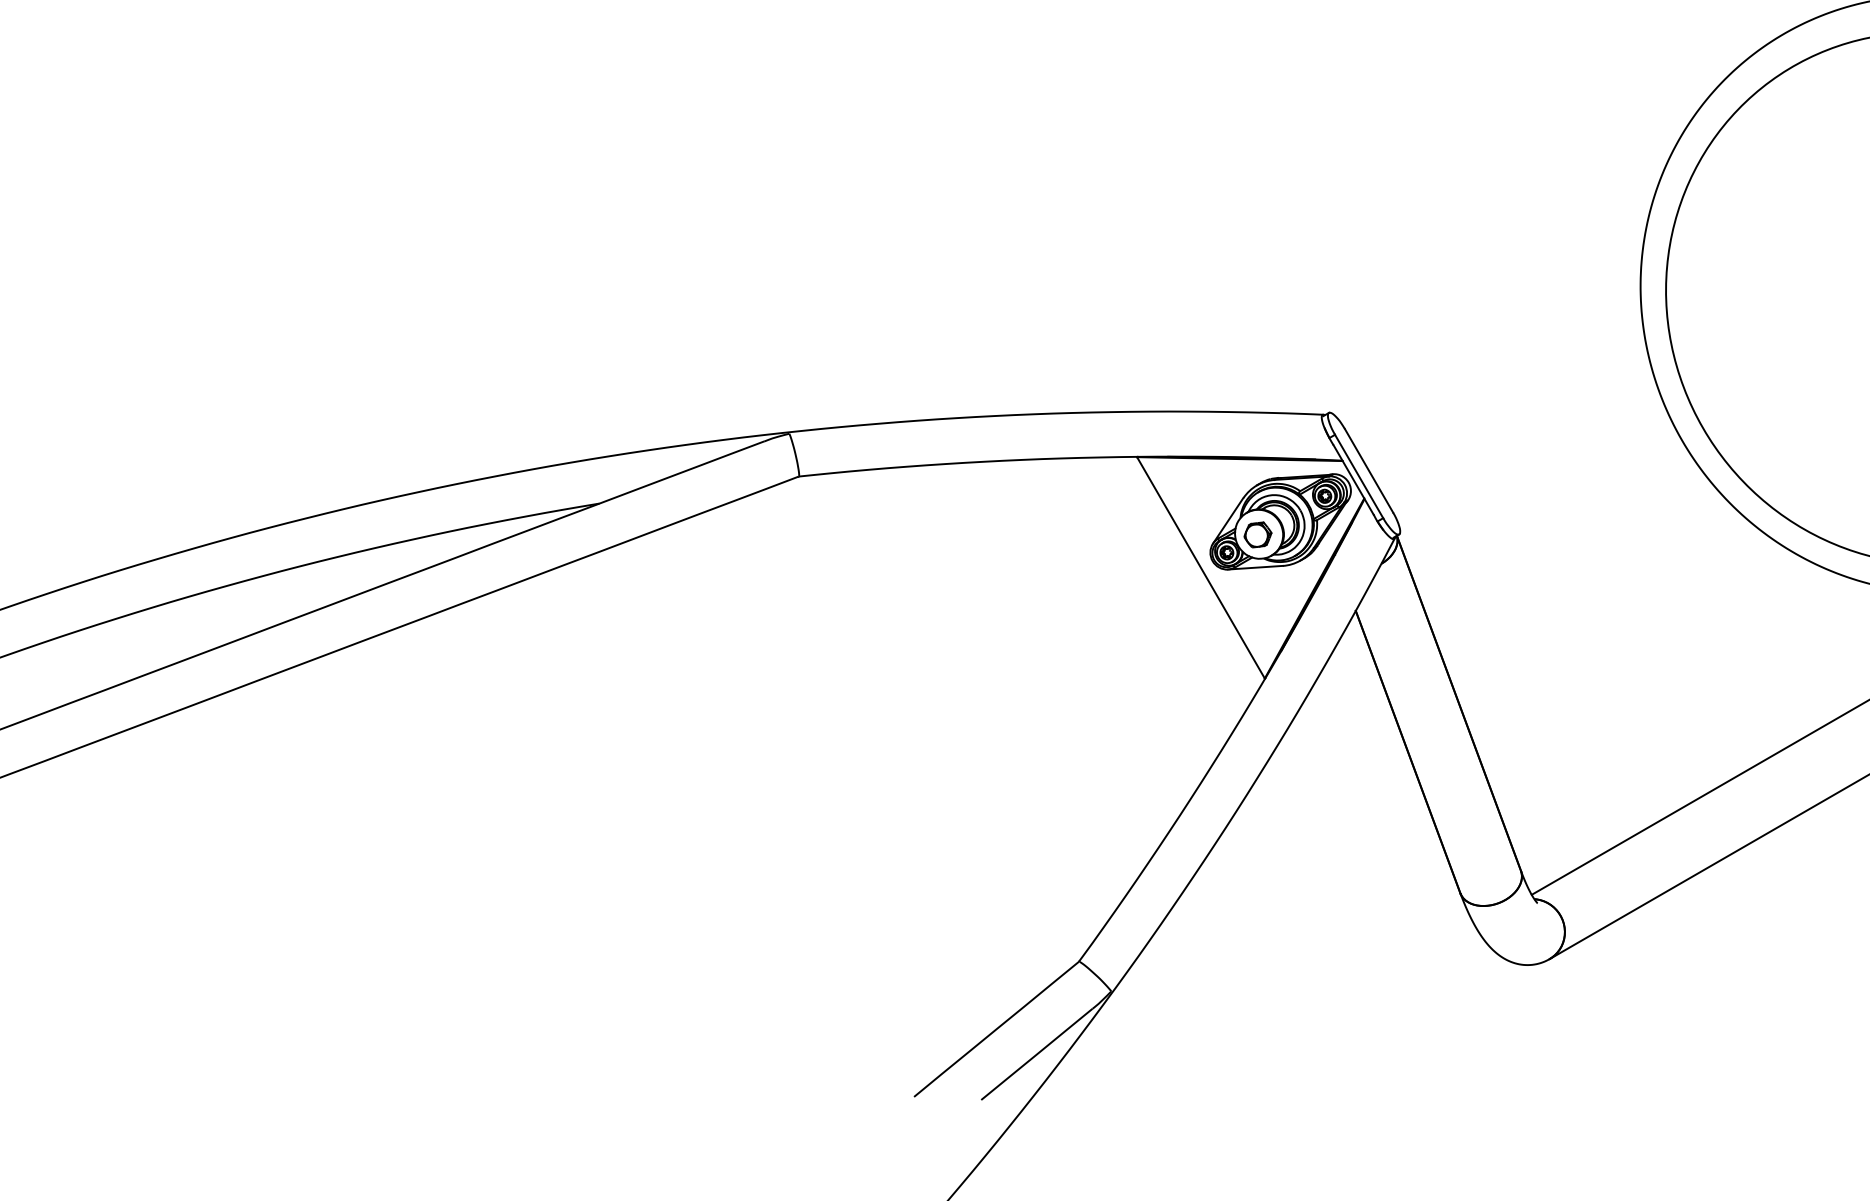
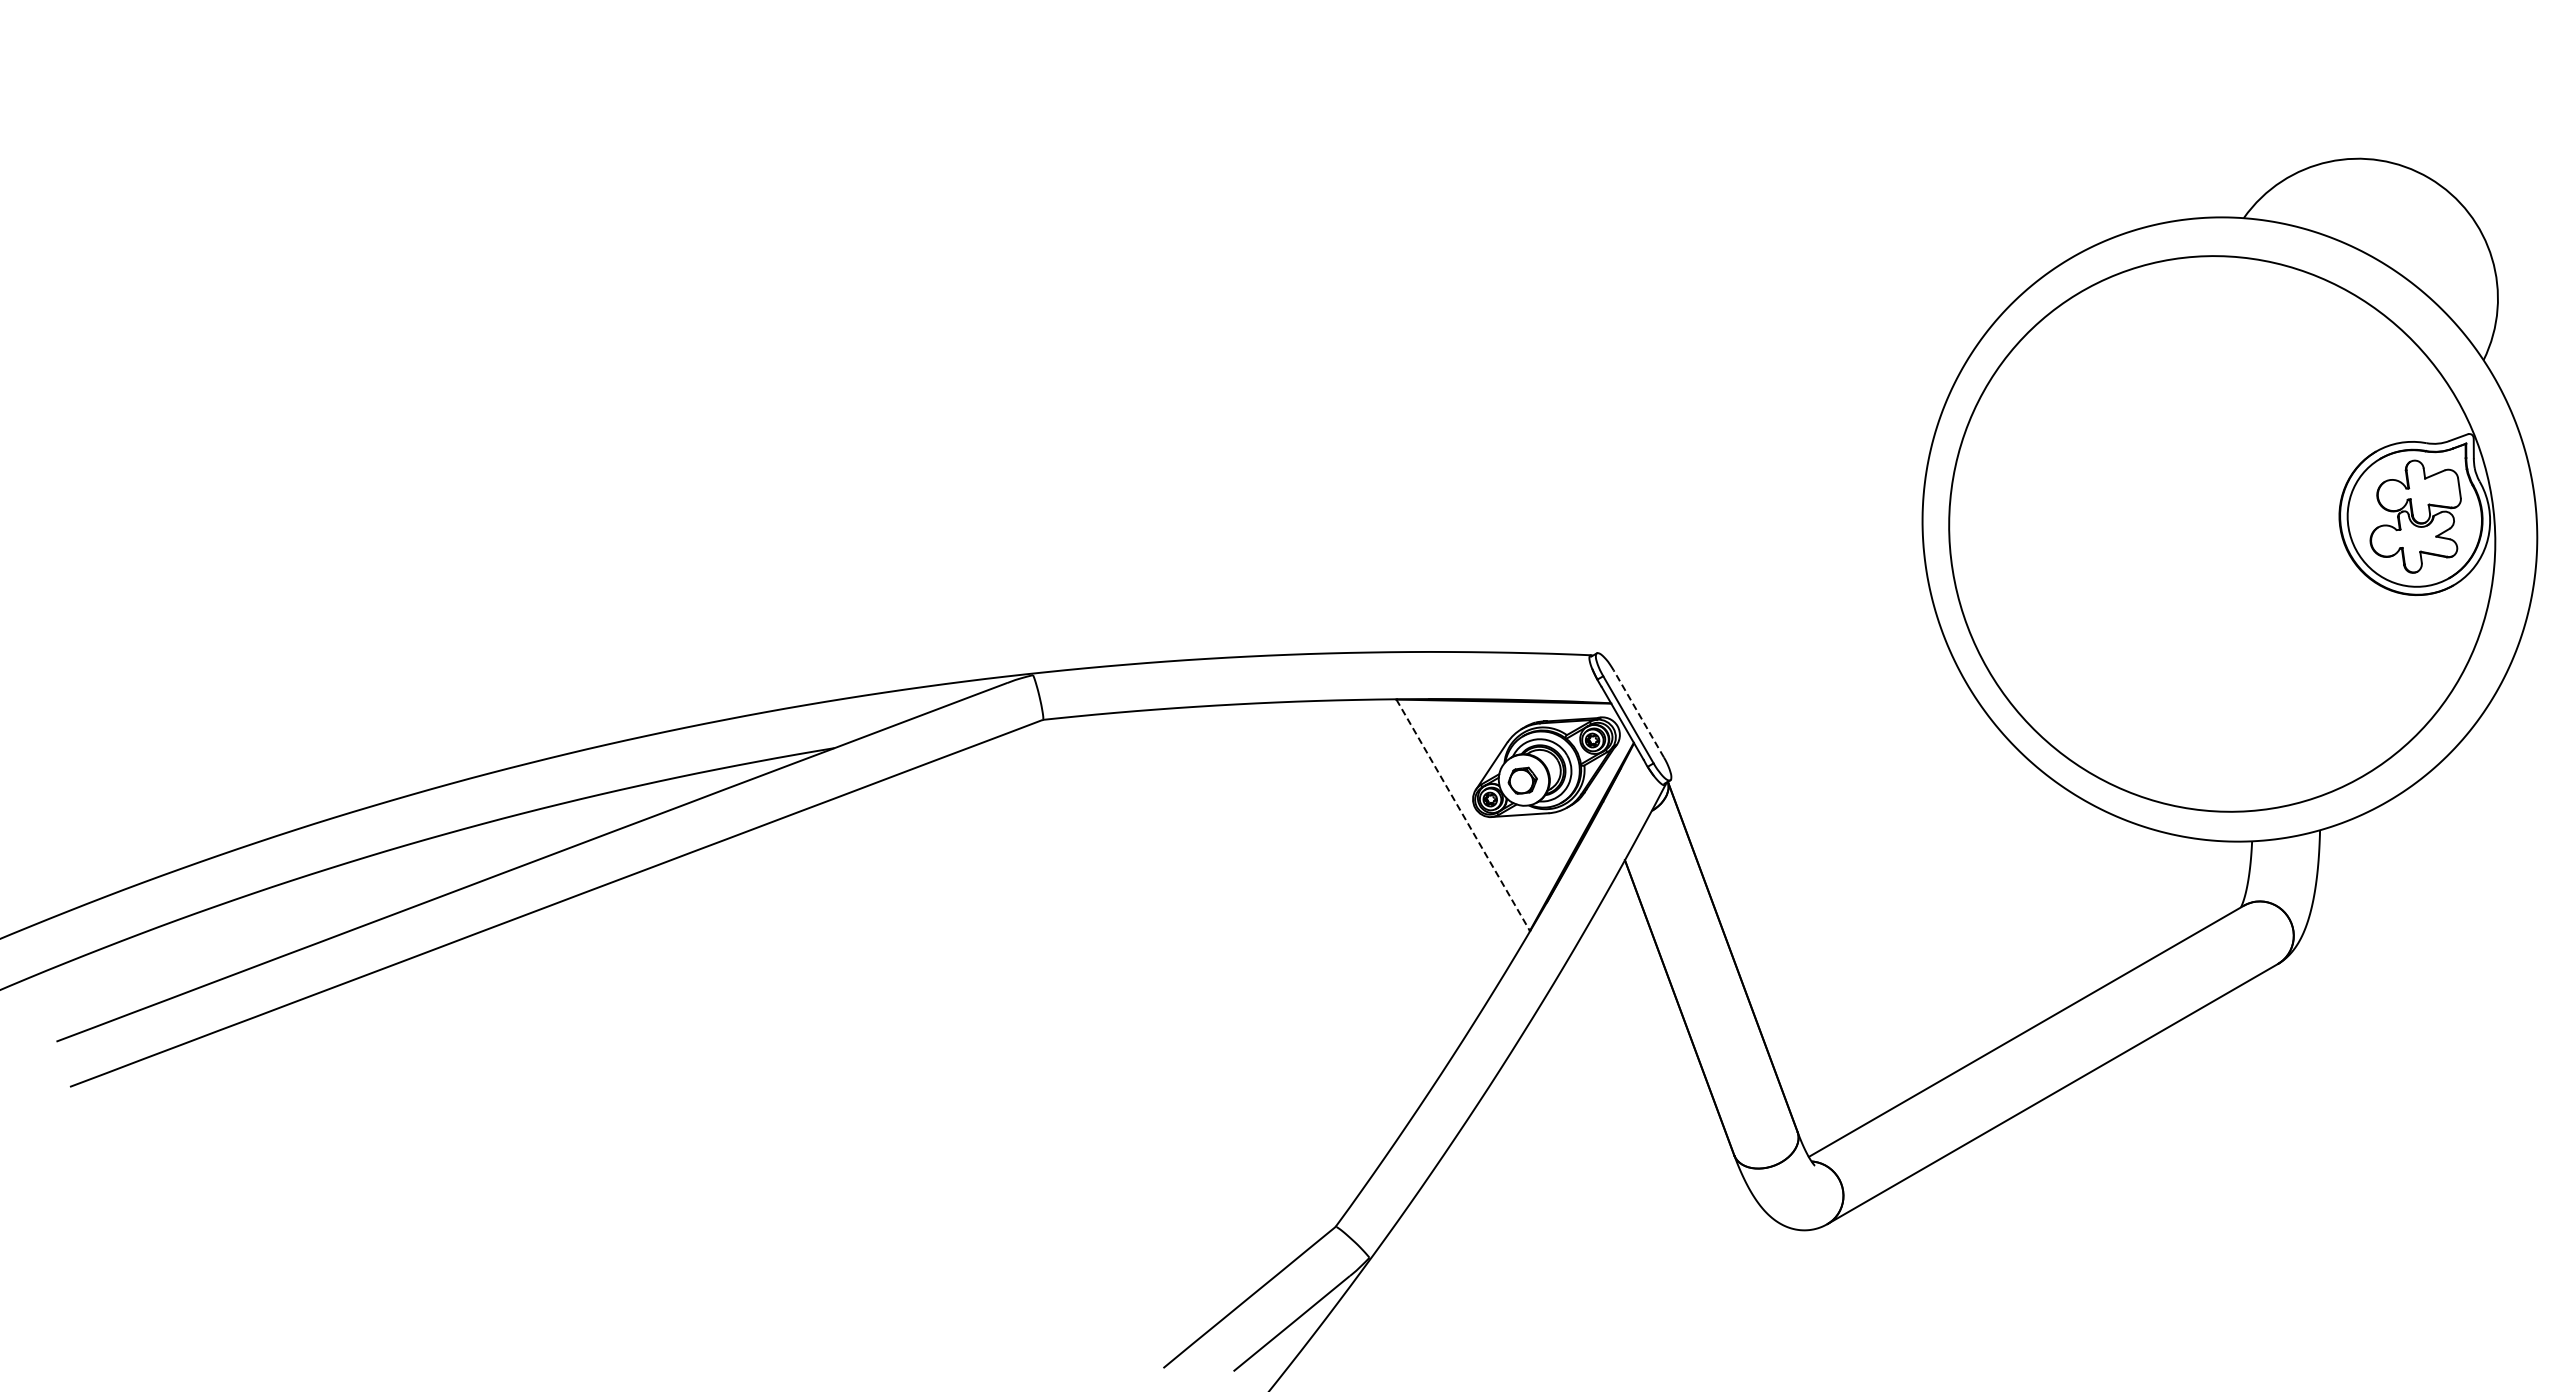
line: (1368, 470) -> (1638, 713), solid -> dashed
line: (1201, 568) -> (1463, 815), solid -> dashed

